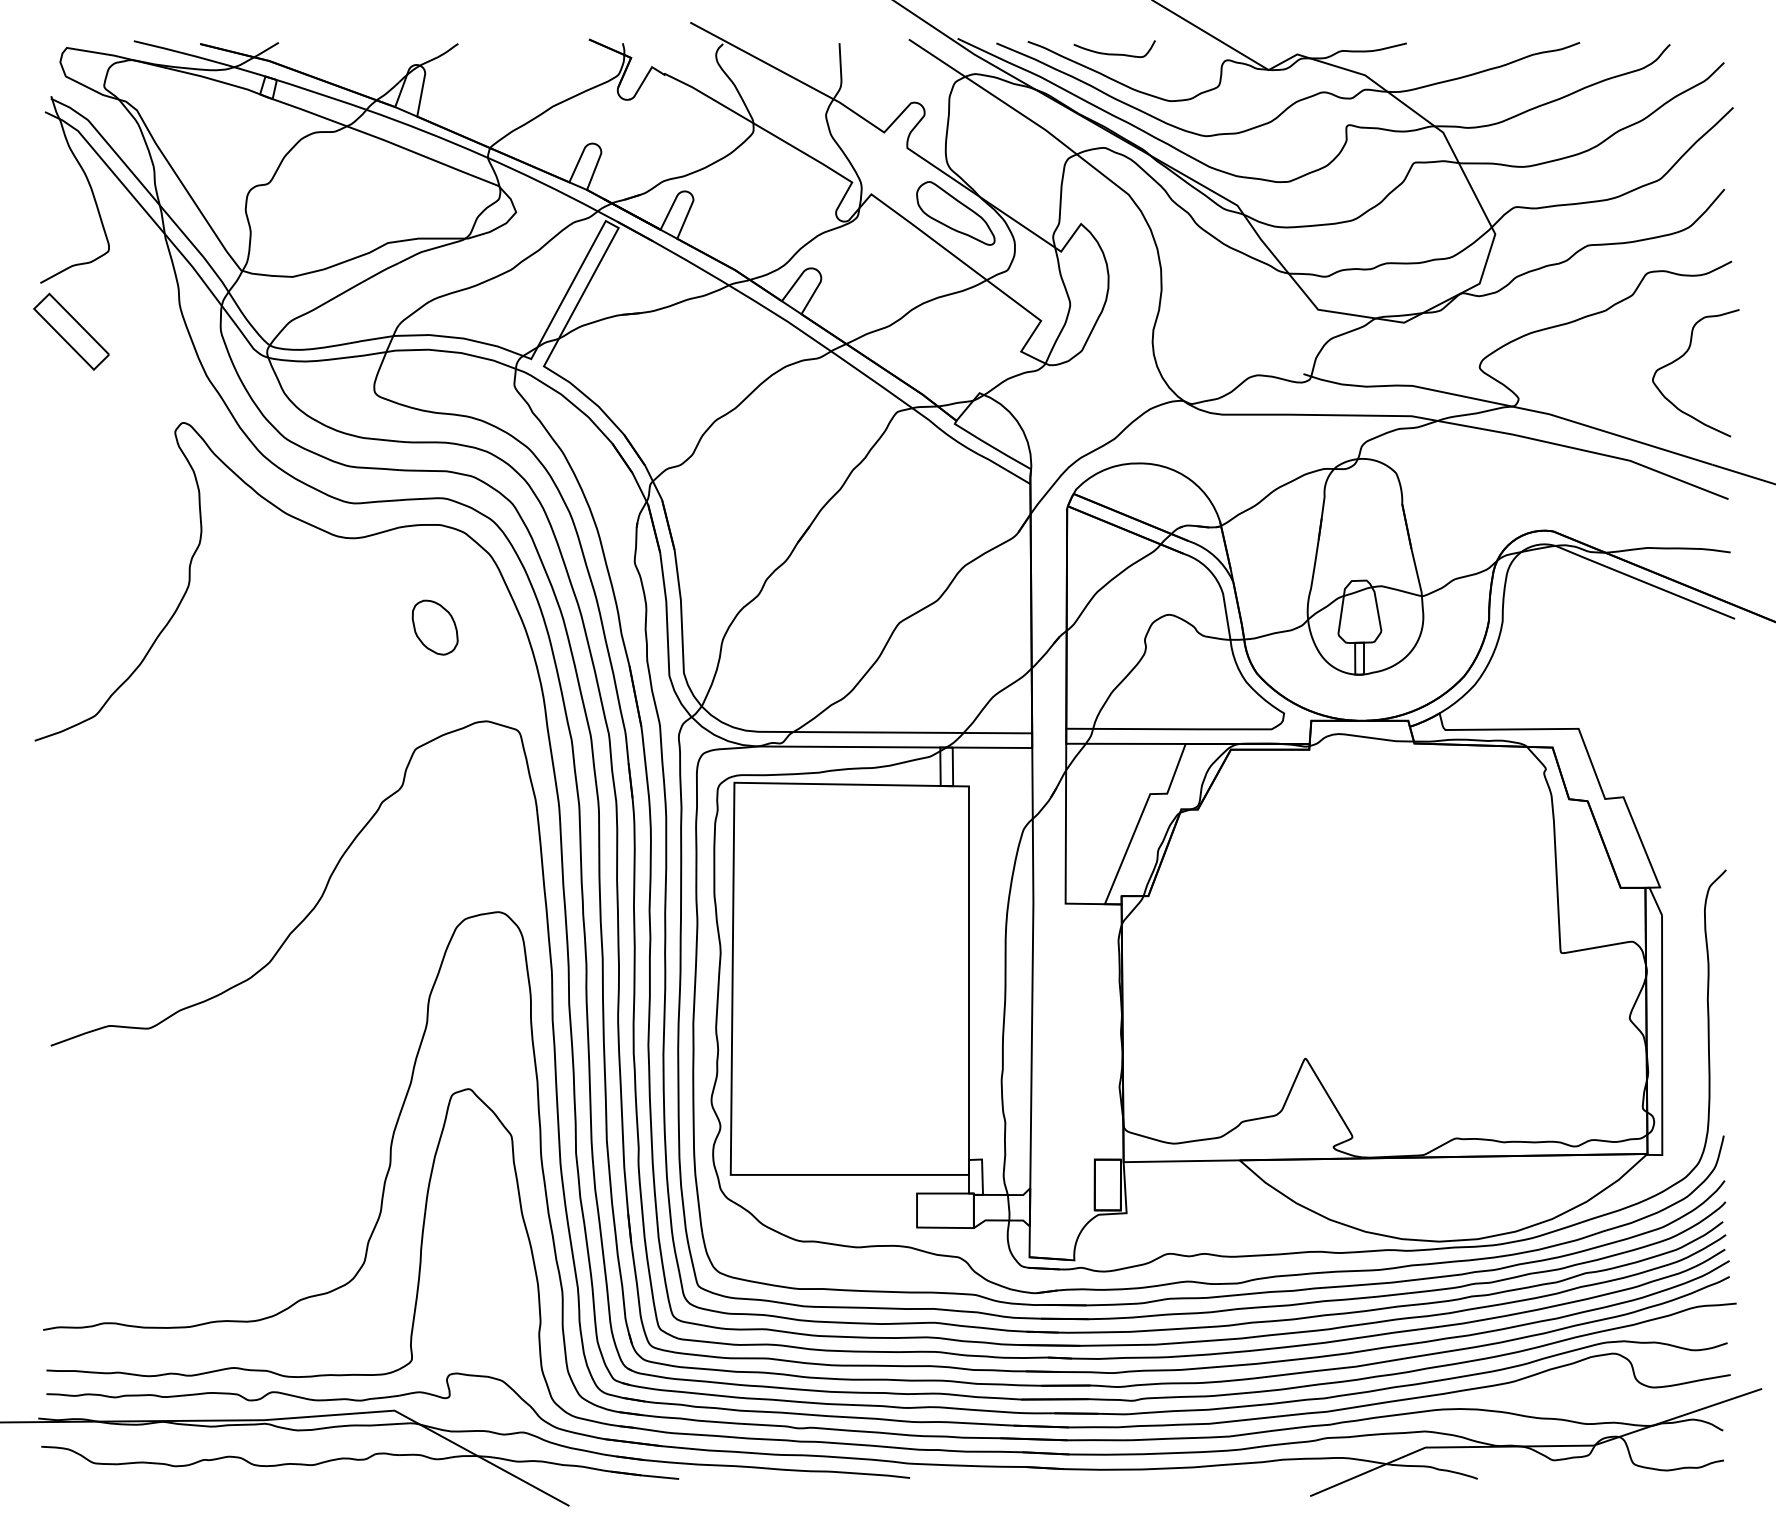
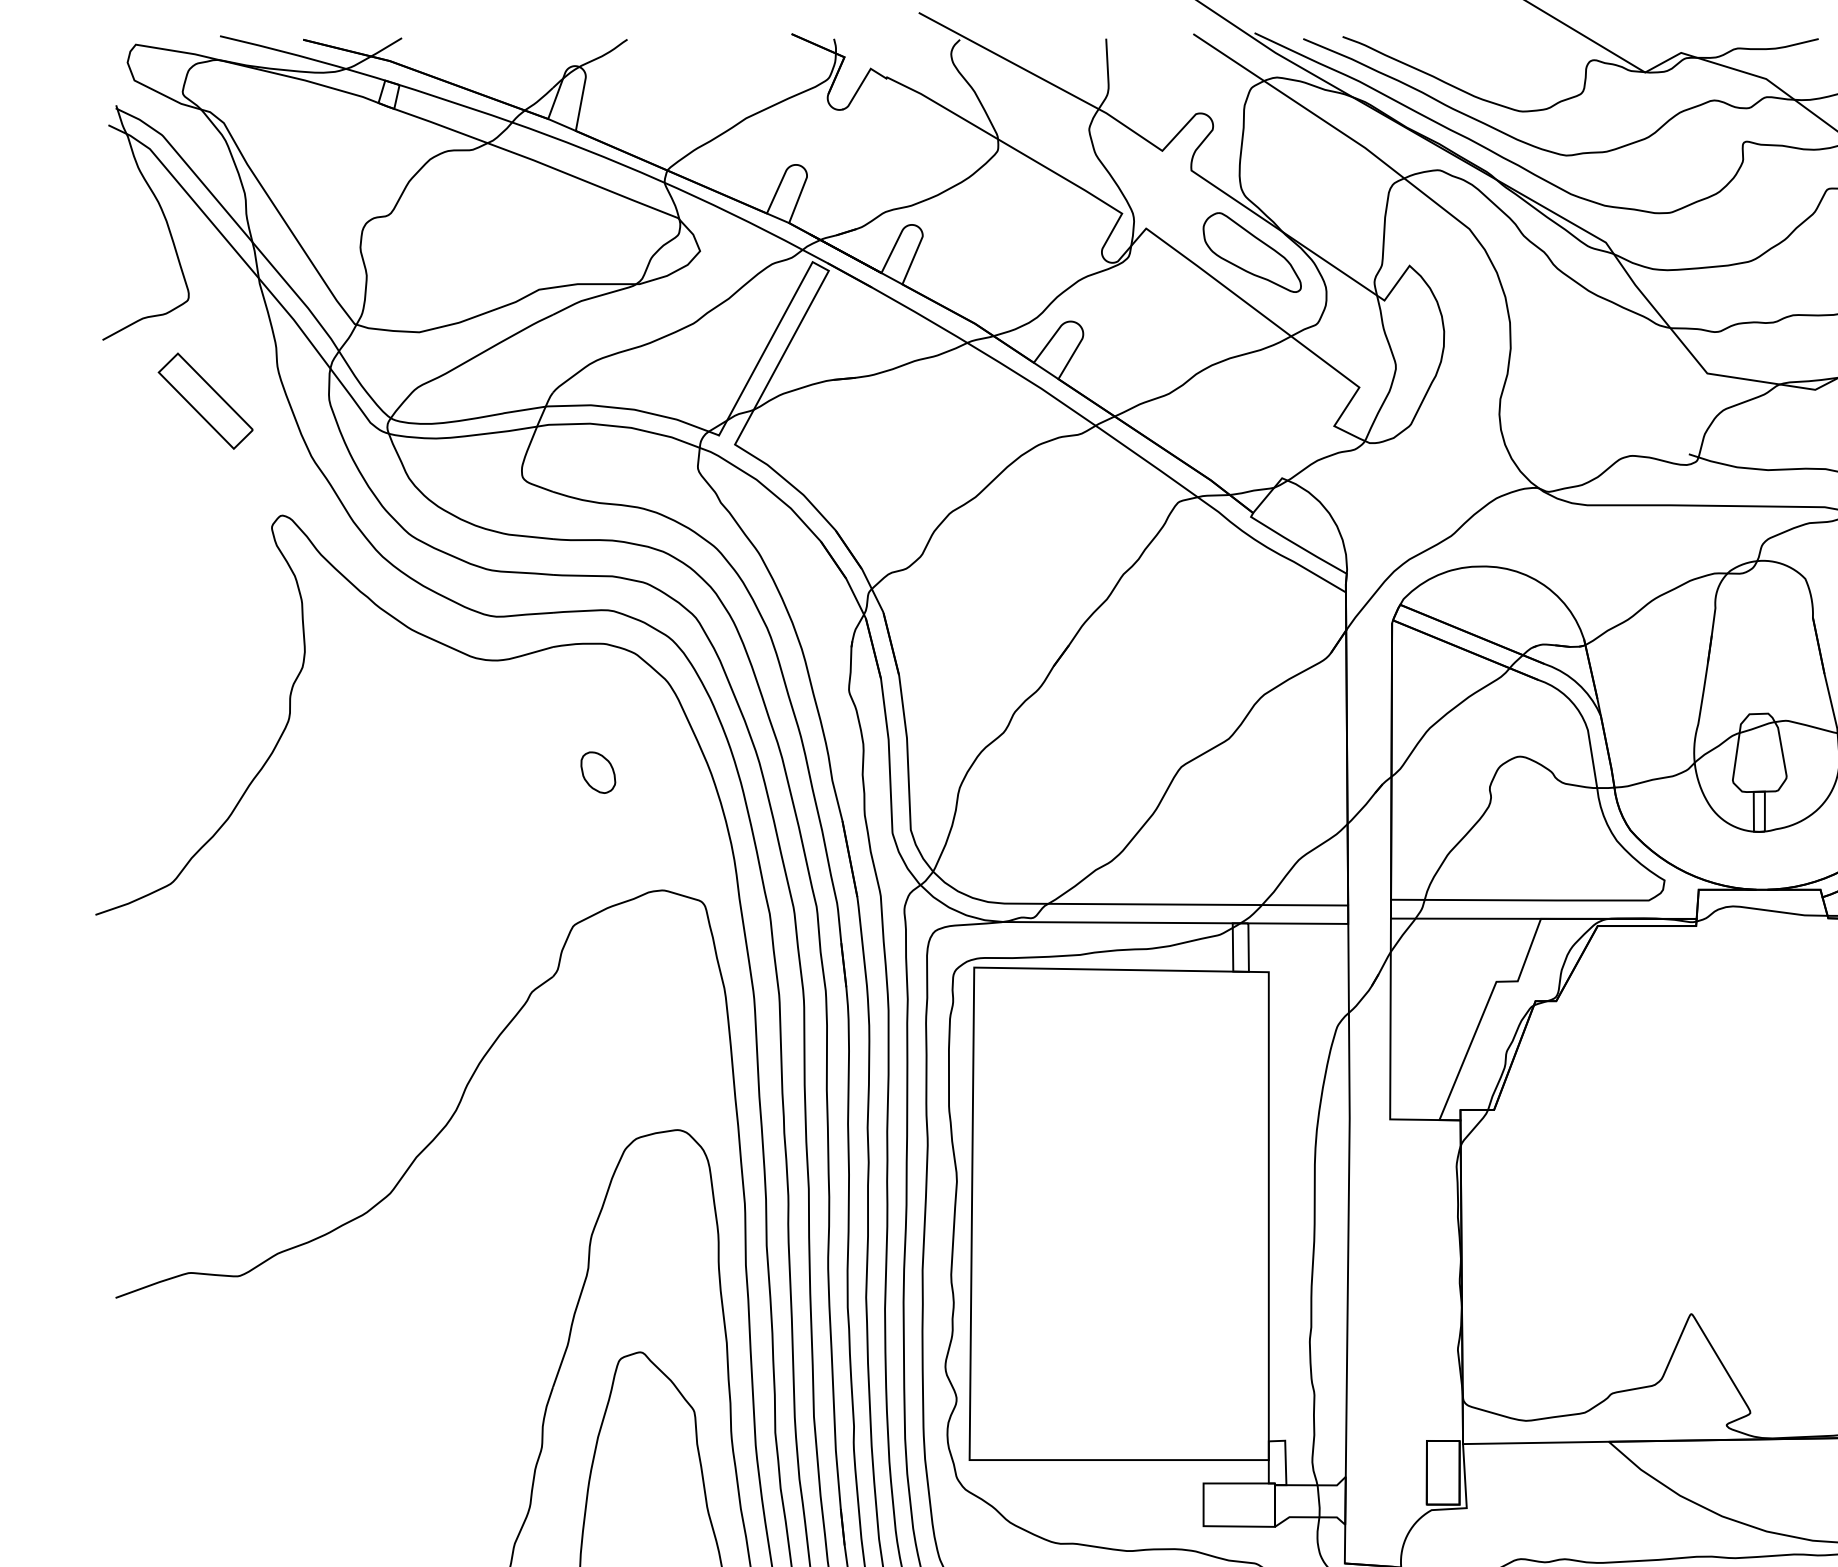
curve: (1114, 53) -> (1451, 51), removed
part: (71, 331) -> (205, 400), moved
part: (434, 627) -> (597, 772), size x0.6

